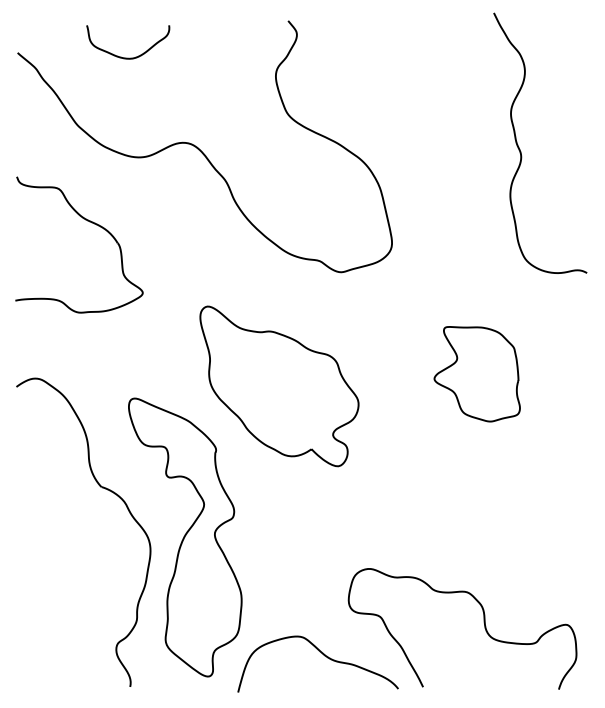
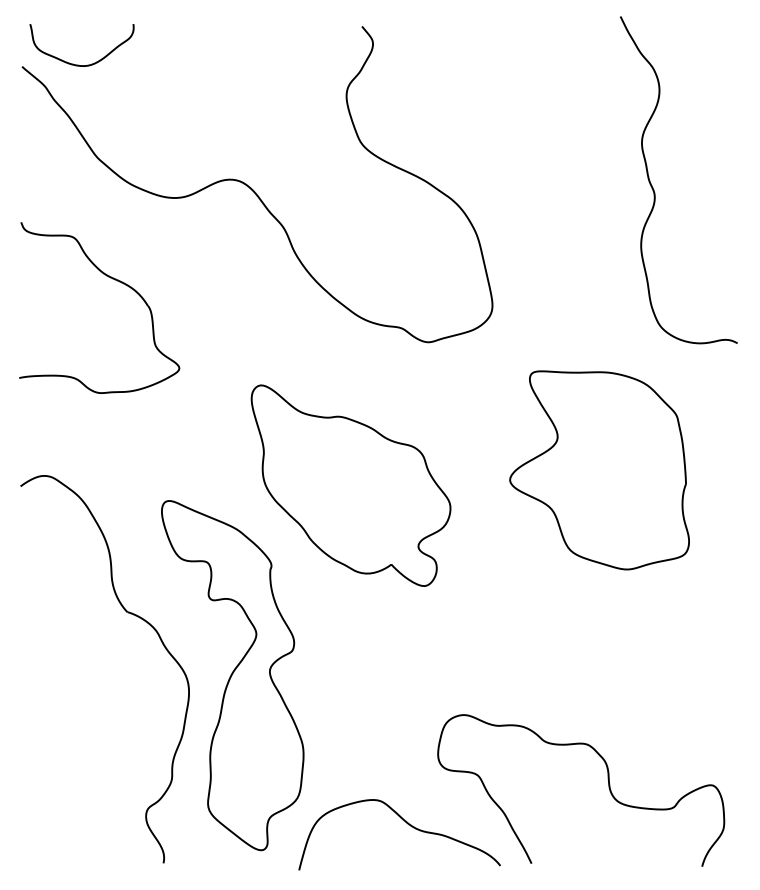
curve: (125, 57) -> (78, 64), moved
part: (477, 374) -> (599, 470), size x1.67

